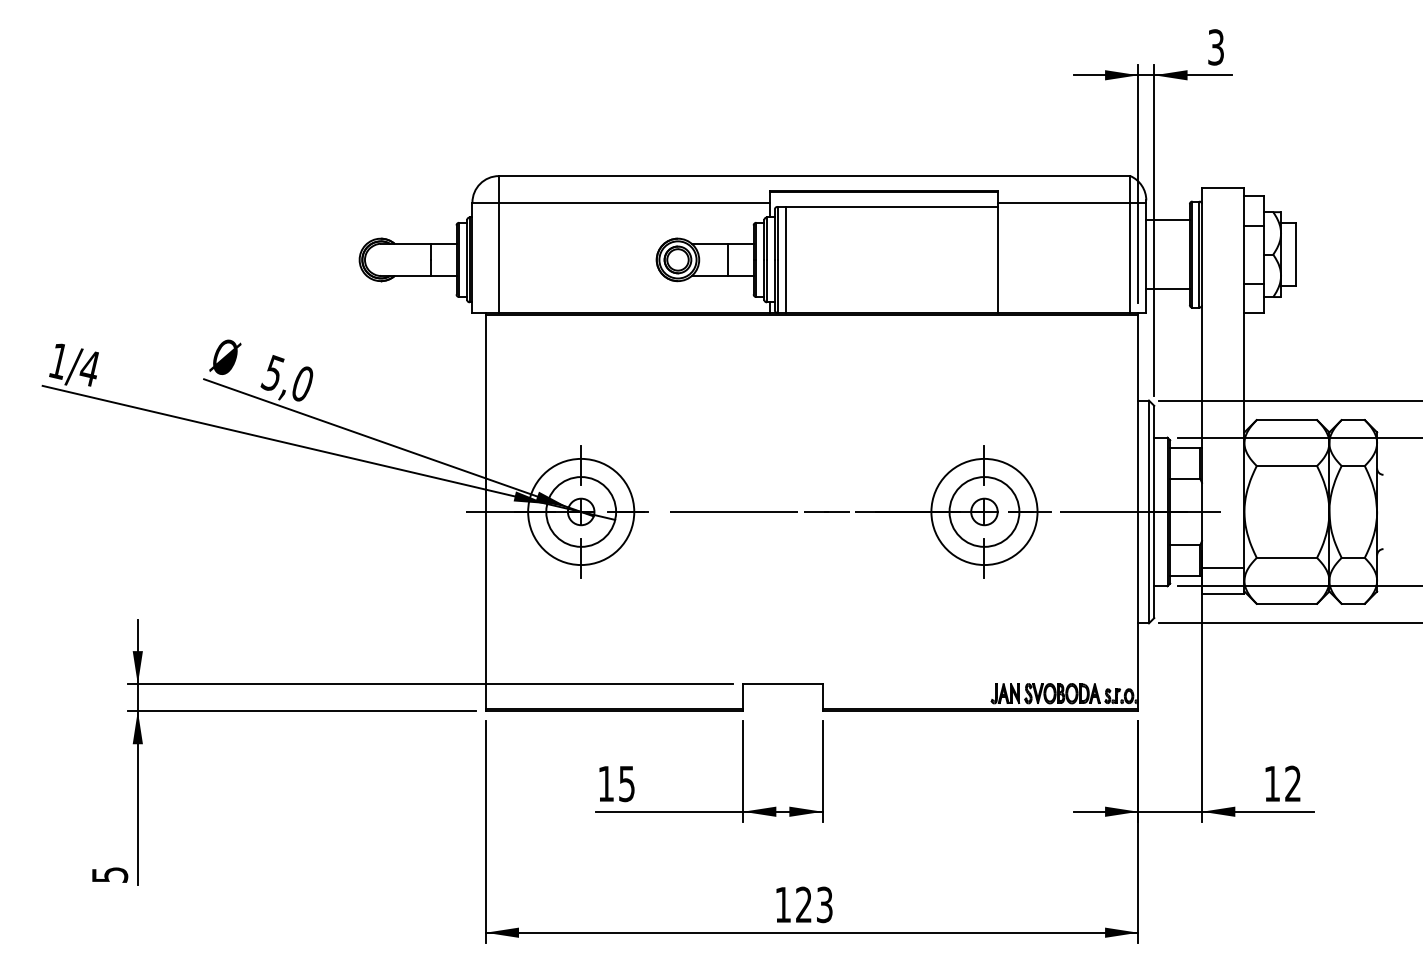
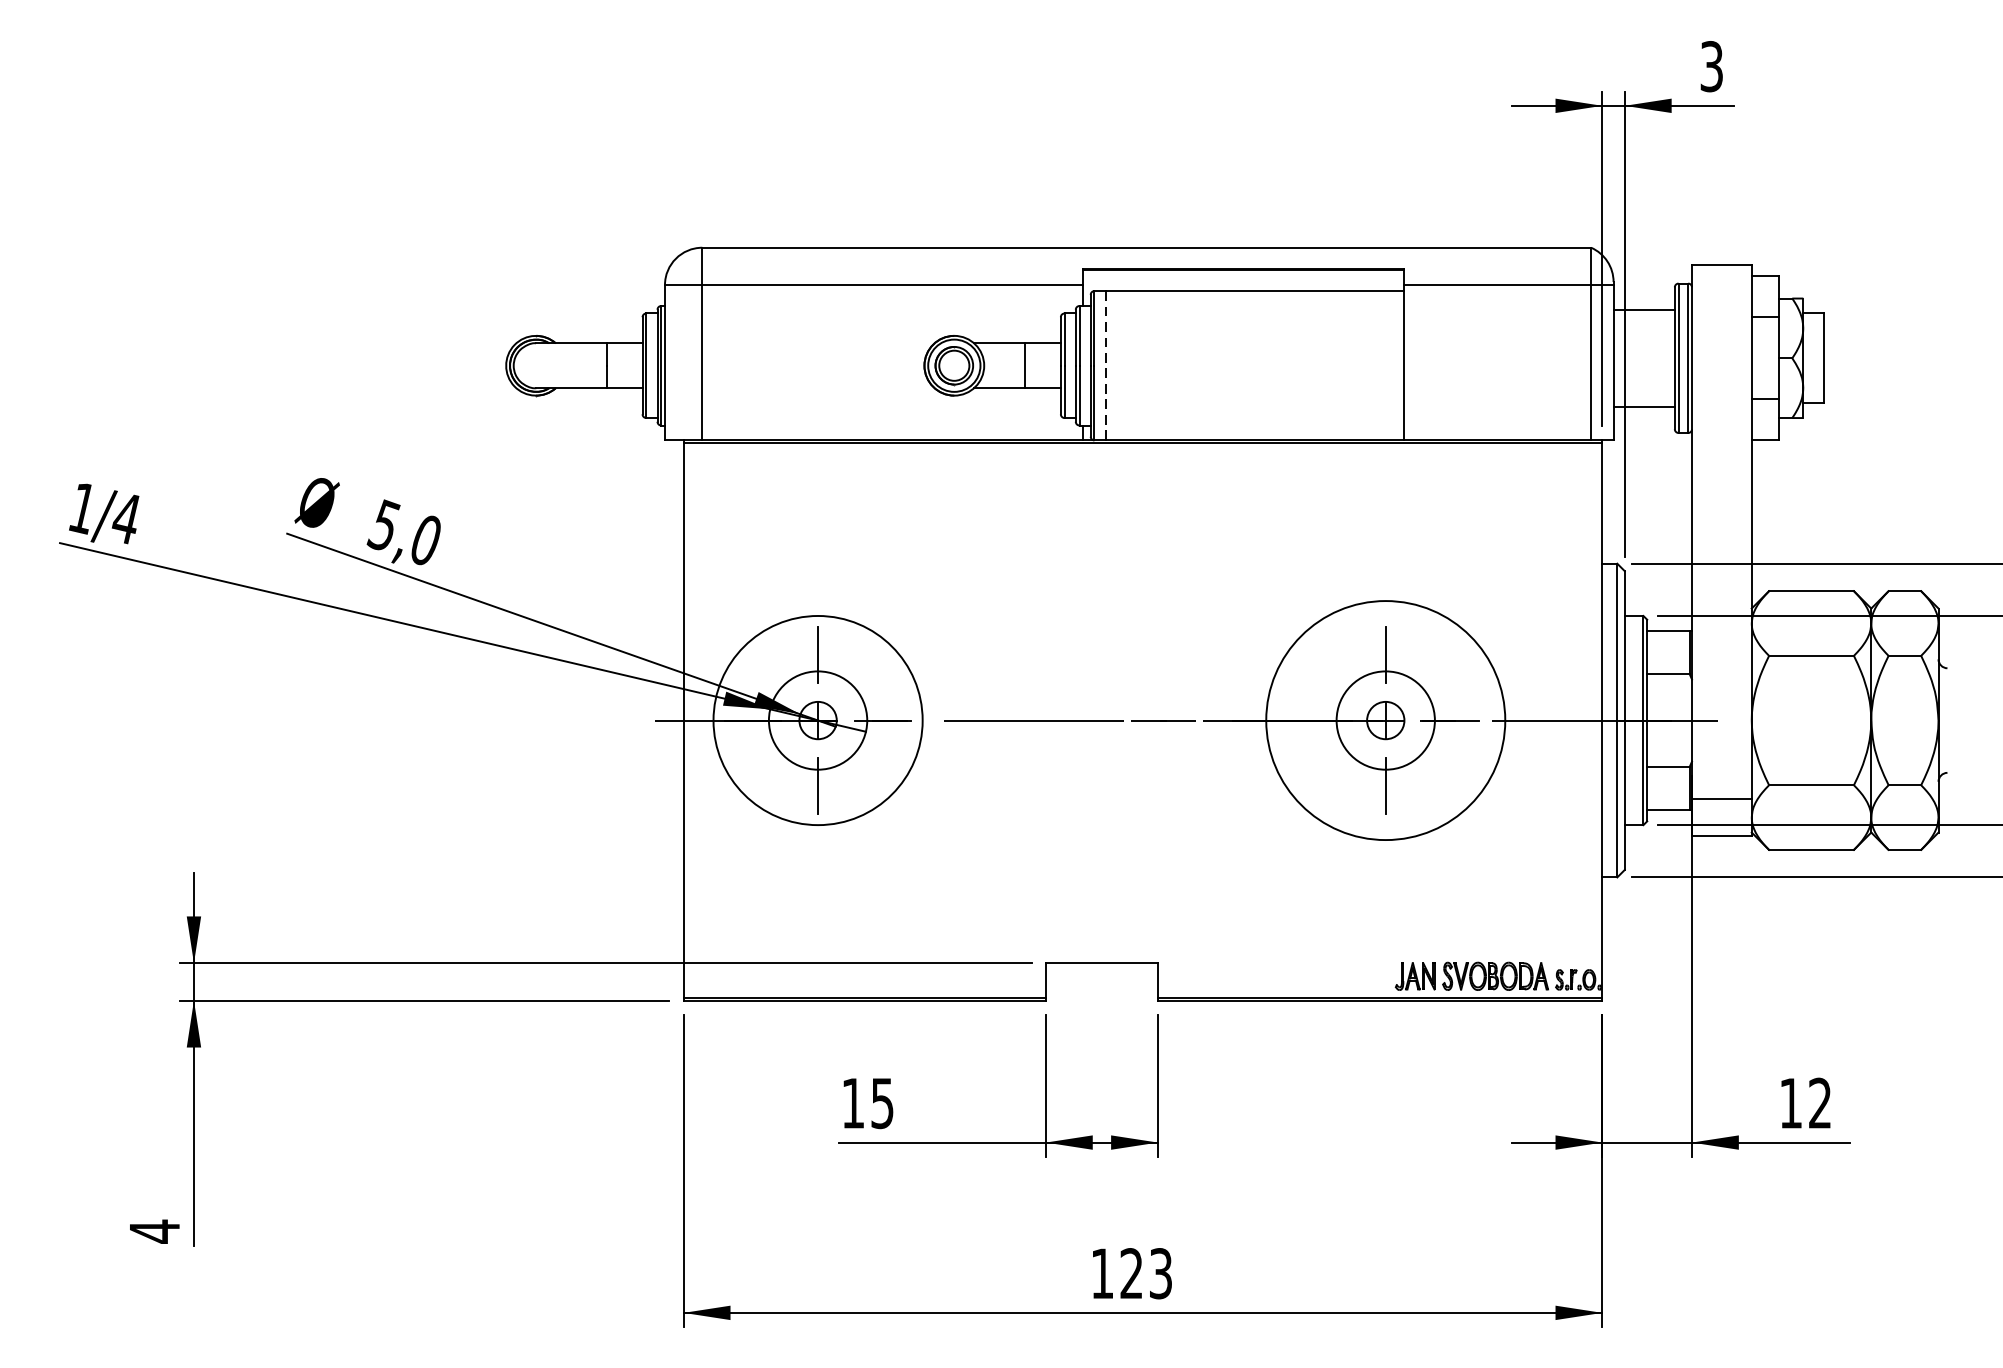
line: (785, 260) -> (1105, 366), solid -> dashed
circle: (581, 511) -> (818, 719), size x1.4
circle: (984, 511) -> (1385, 719), size x1.6
text: (110, 874) -> (155, 1230), 5 -> 4

